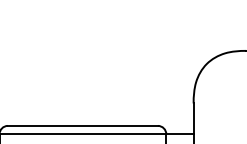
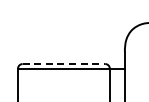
line: (83, 126) -> (64, 64), solid -> dashed

